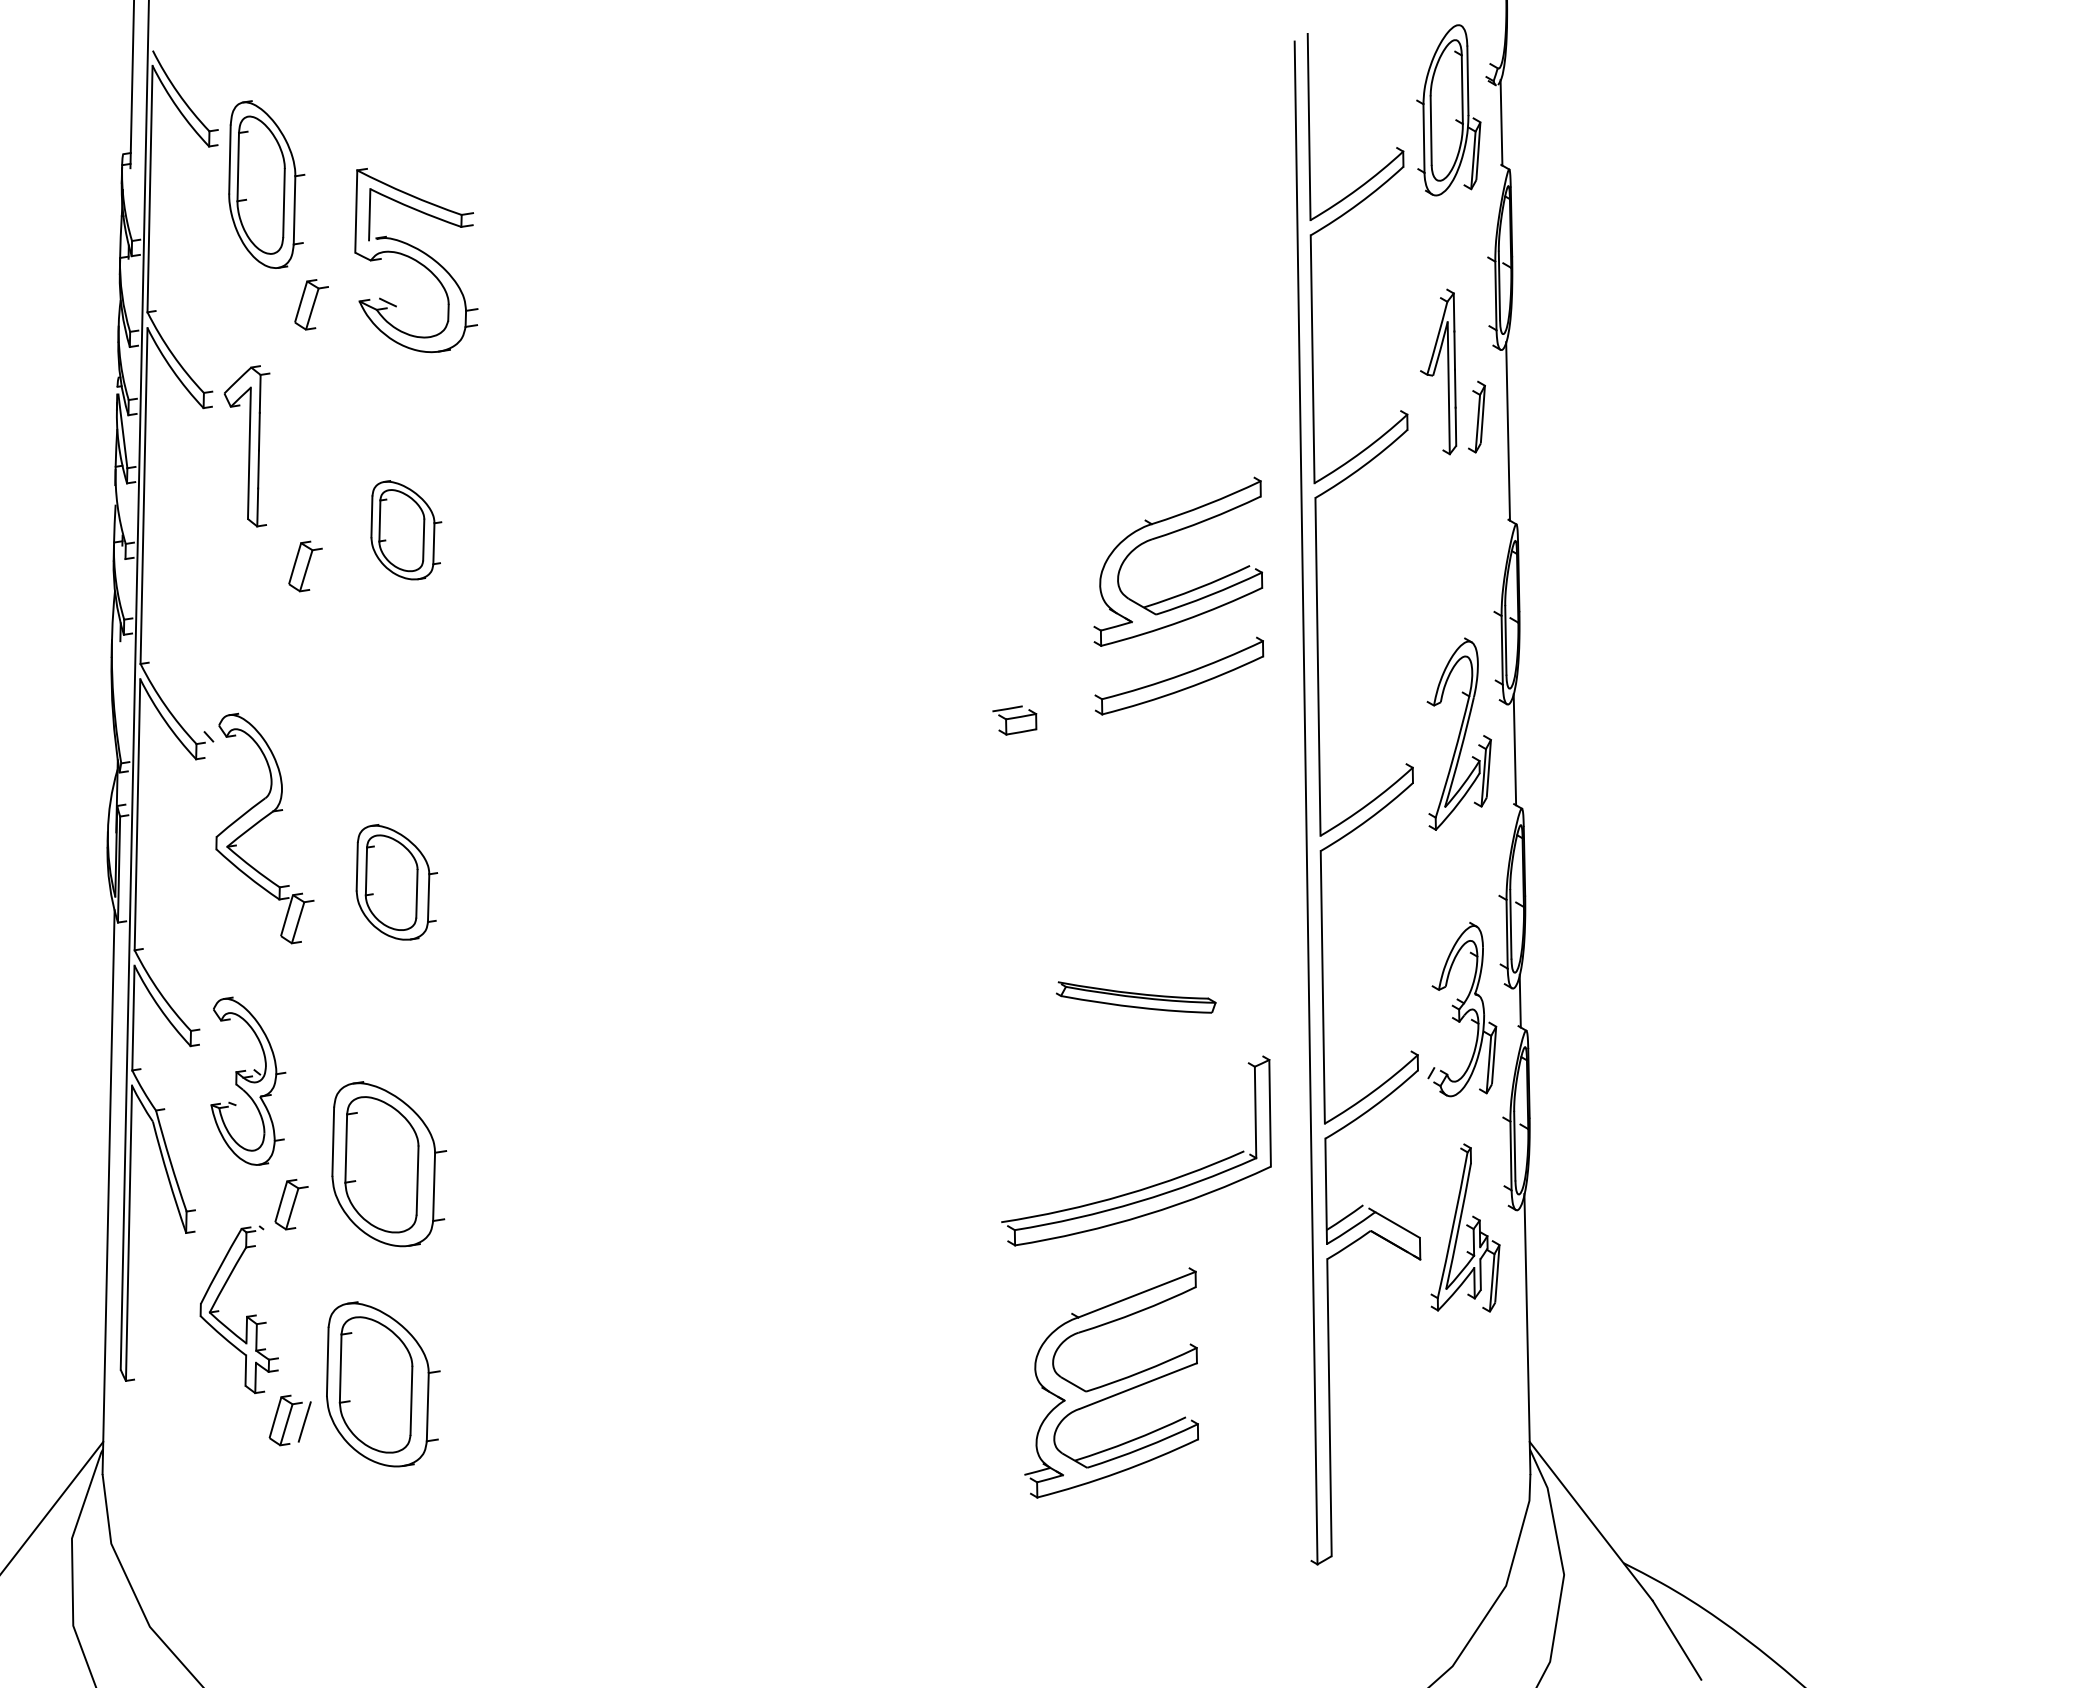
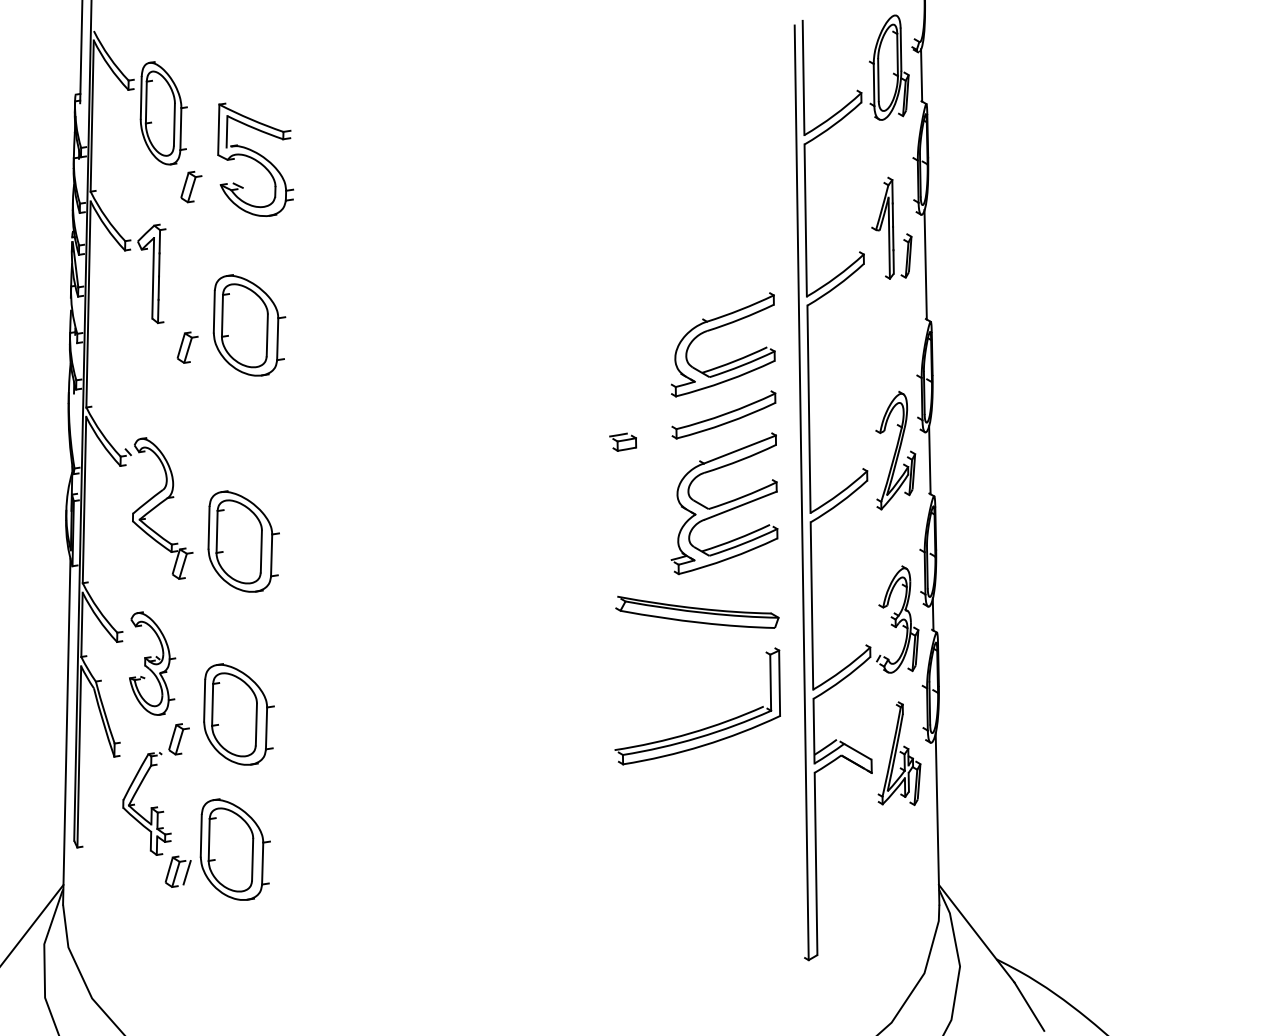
part: (406, 530) -> (249, 325), size x1.67
part: (396, 882) -> (243, 541), size x1.43
part: (1136, 996) -> (697, 611), size x1.67
part: (1111, 1382) -> (724, 503), moved

